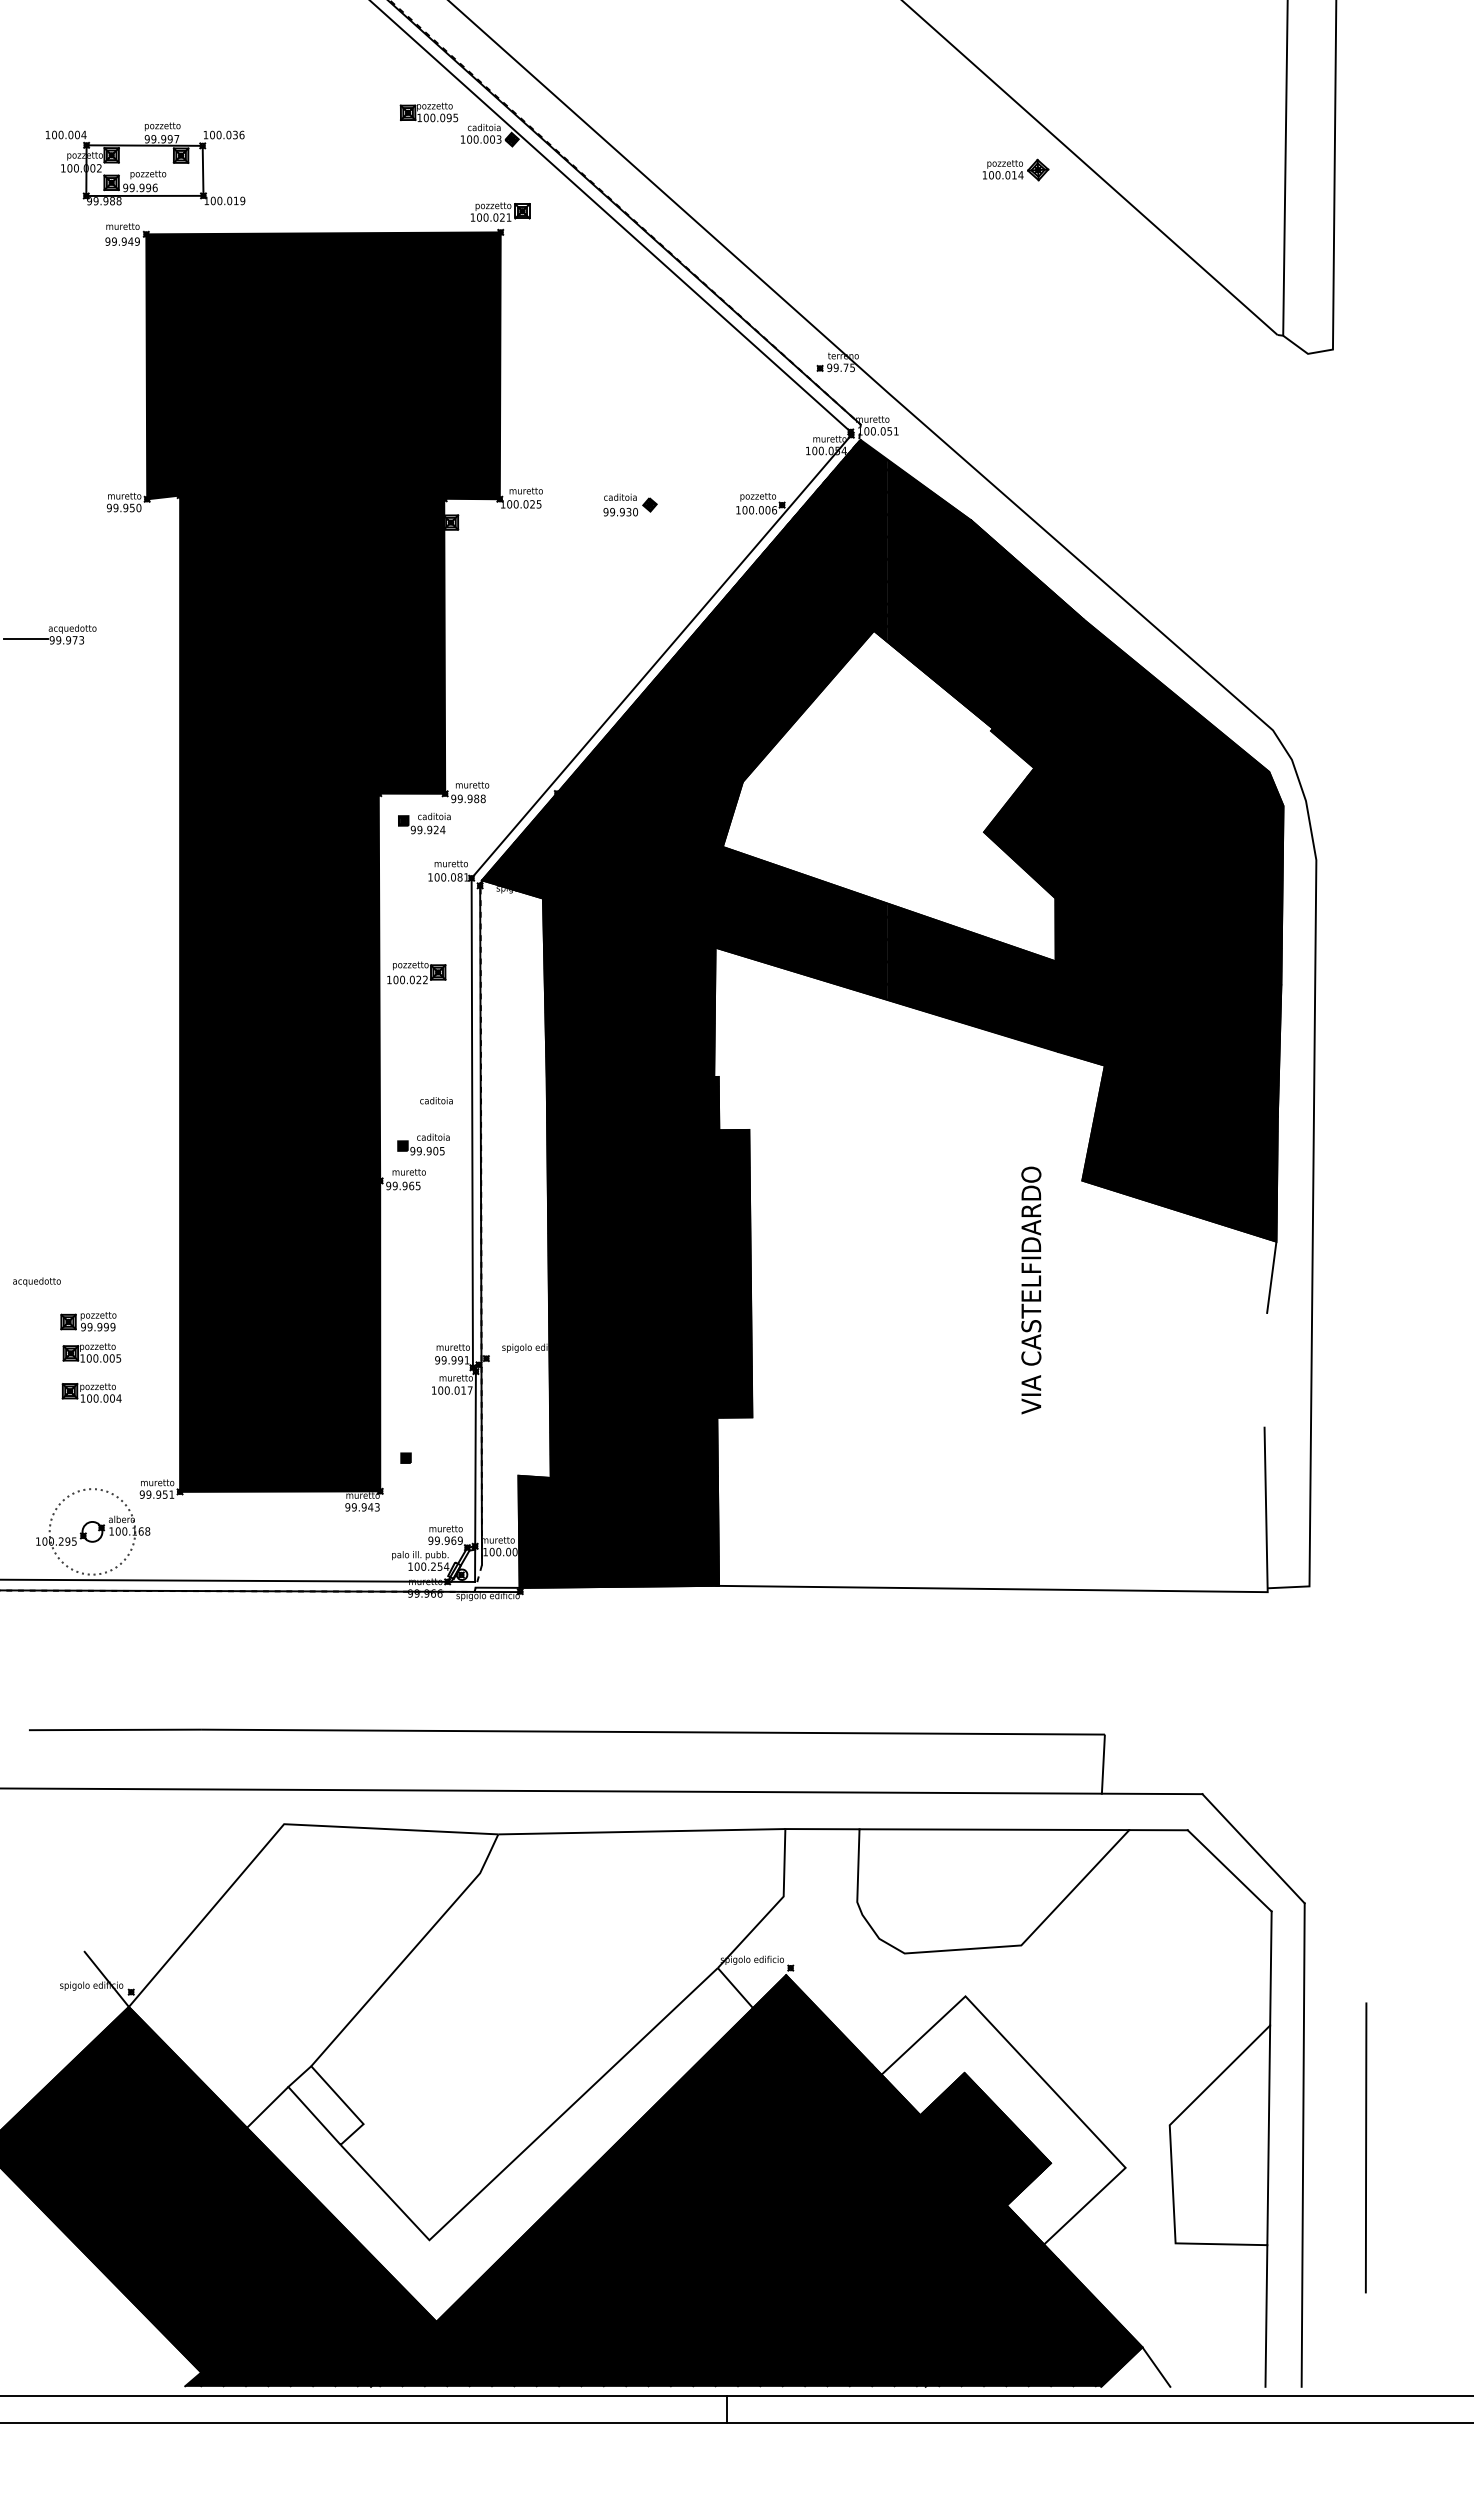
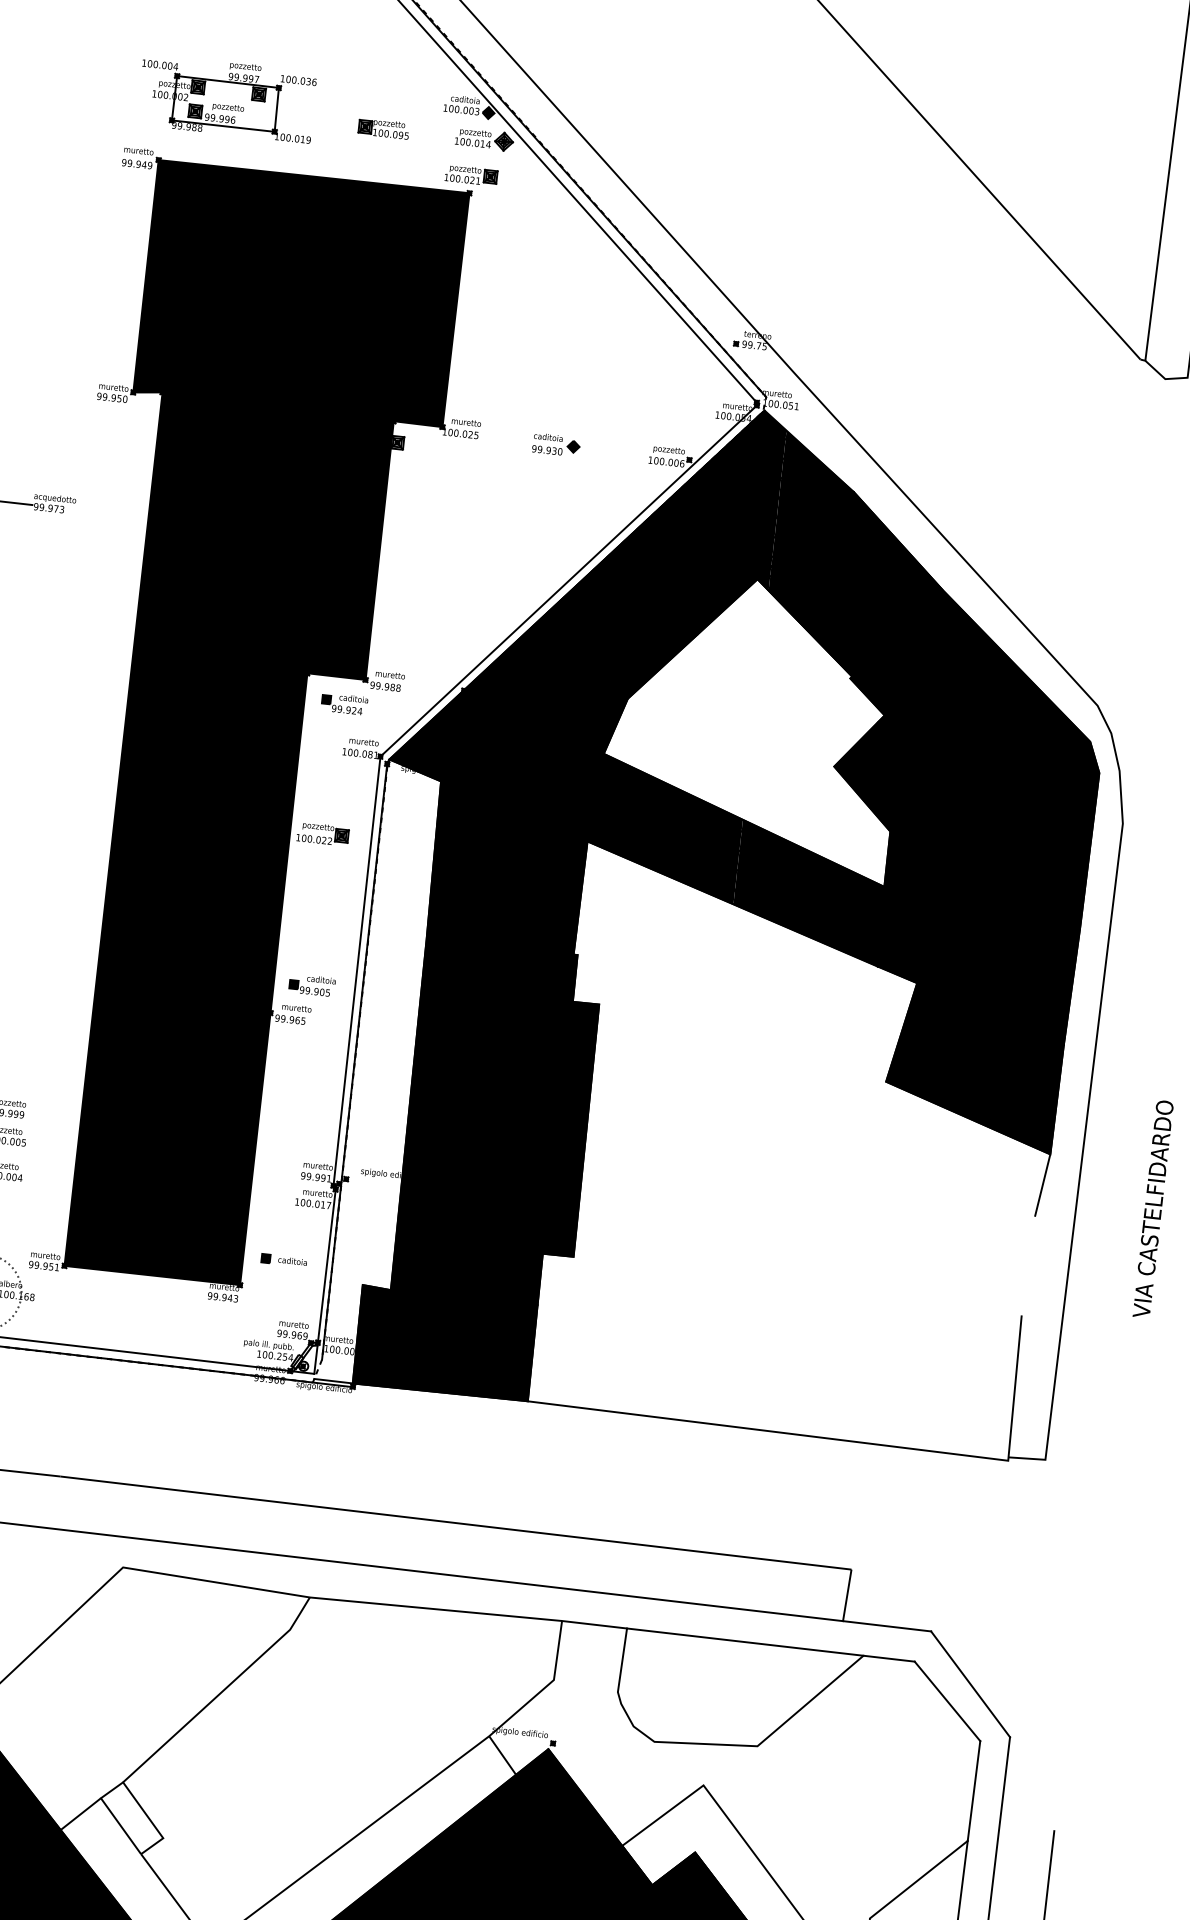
part: (428, 112) -> (383, 128), moved
part: (145, 163) -> (227, 97), moved
part: (1016, 169) -> (485, 139), moved
text: (436, 1100) -> (292, 1260), moved
text: (1031, 1290) -> (1153, 1209), moved

